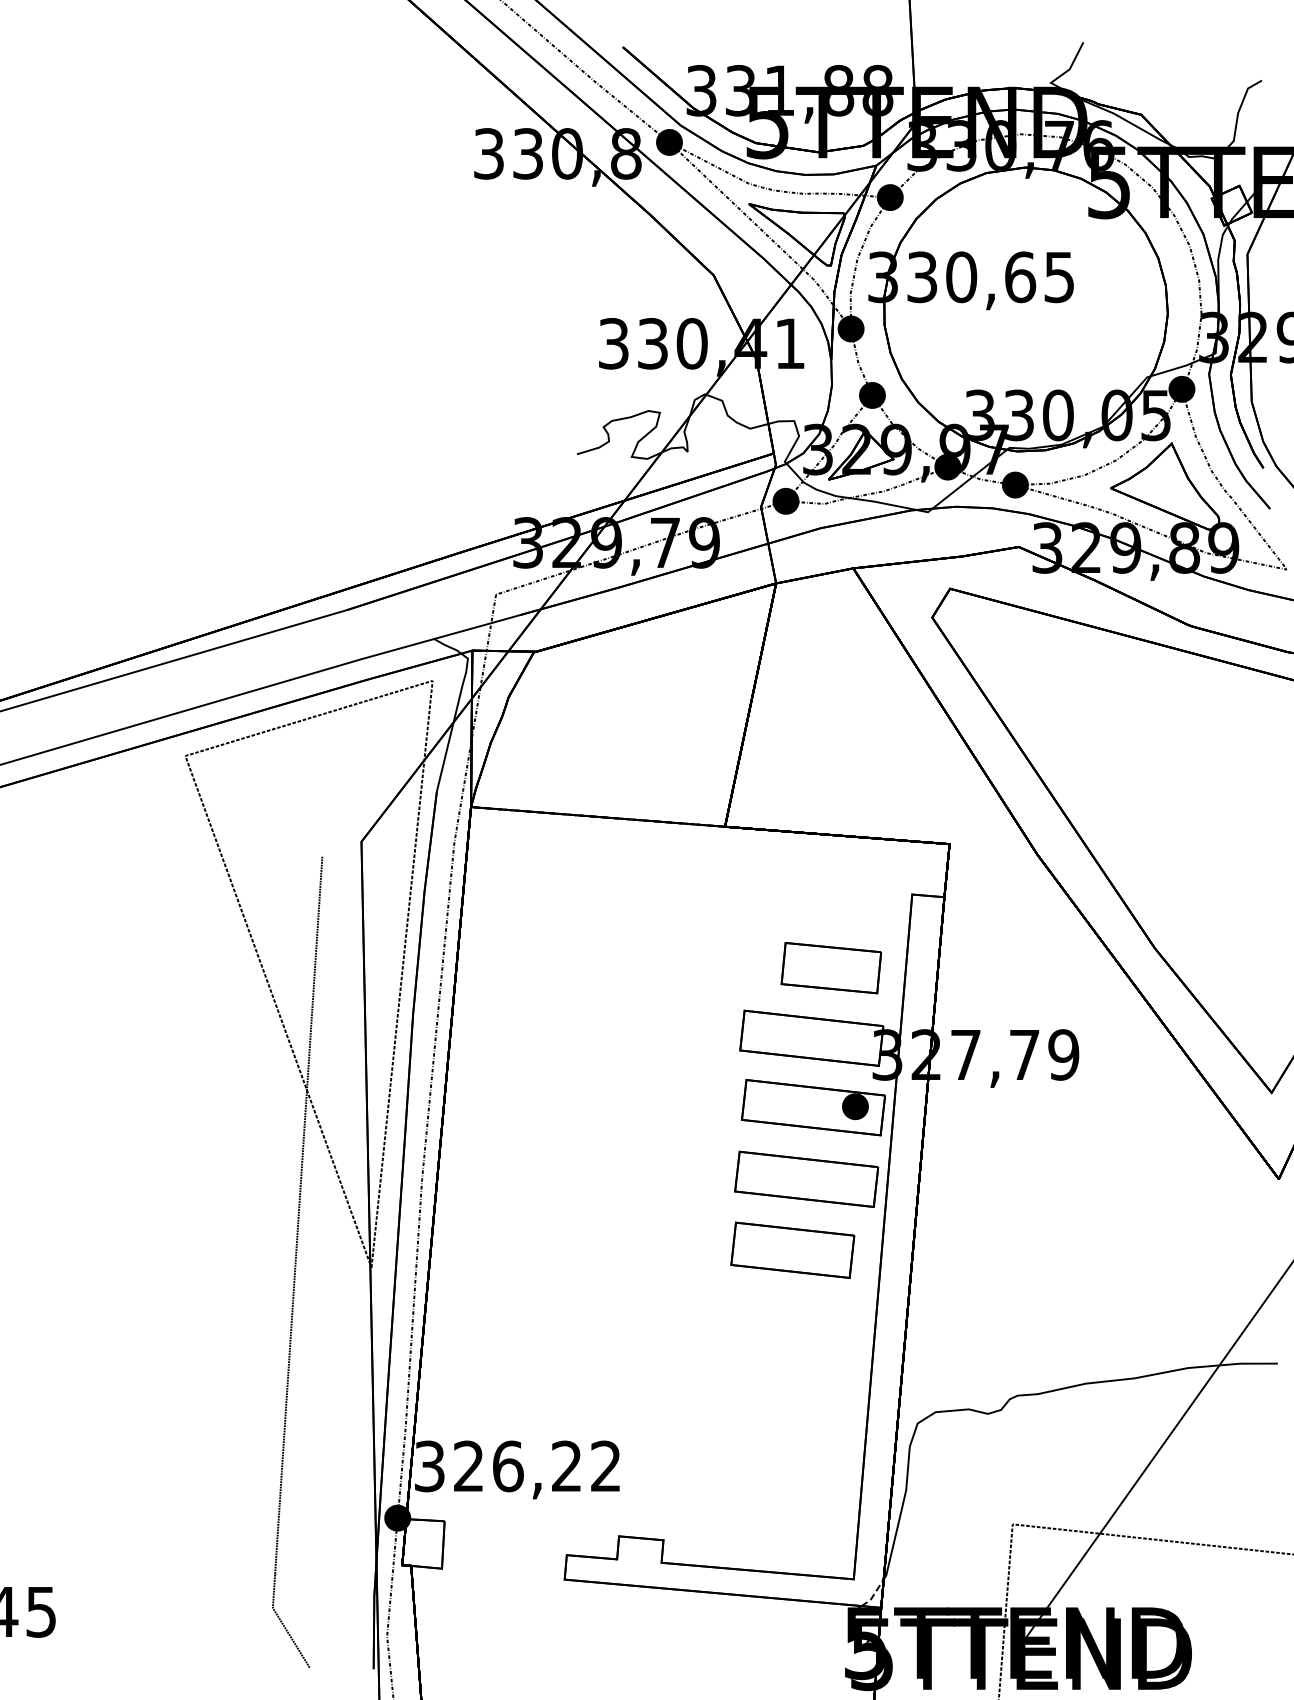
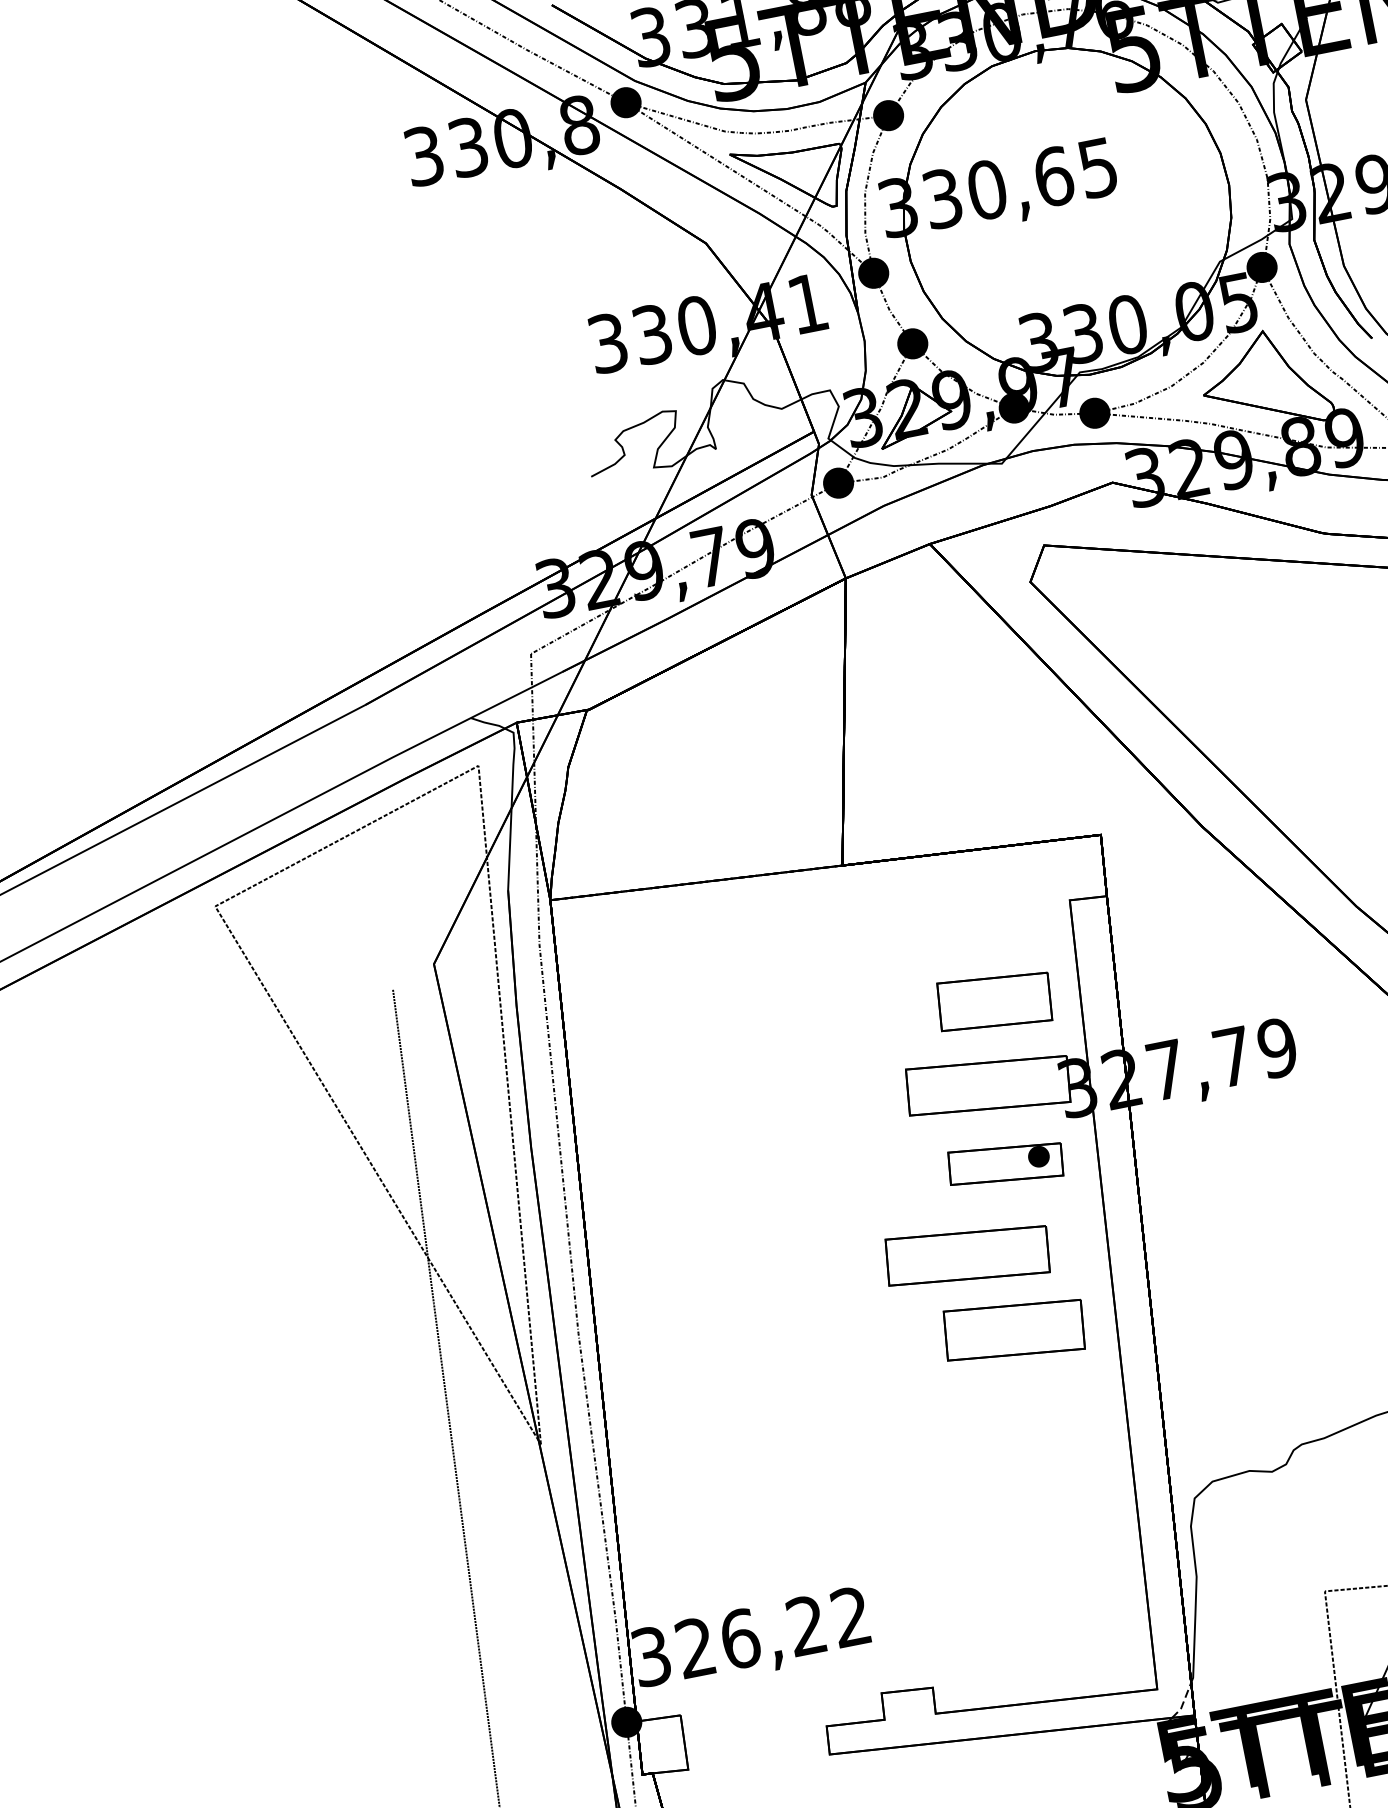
part: (813, 1107) -> (1005, 1163), size x0.7
part: (806, 1178) -> (967, 1254), moved

